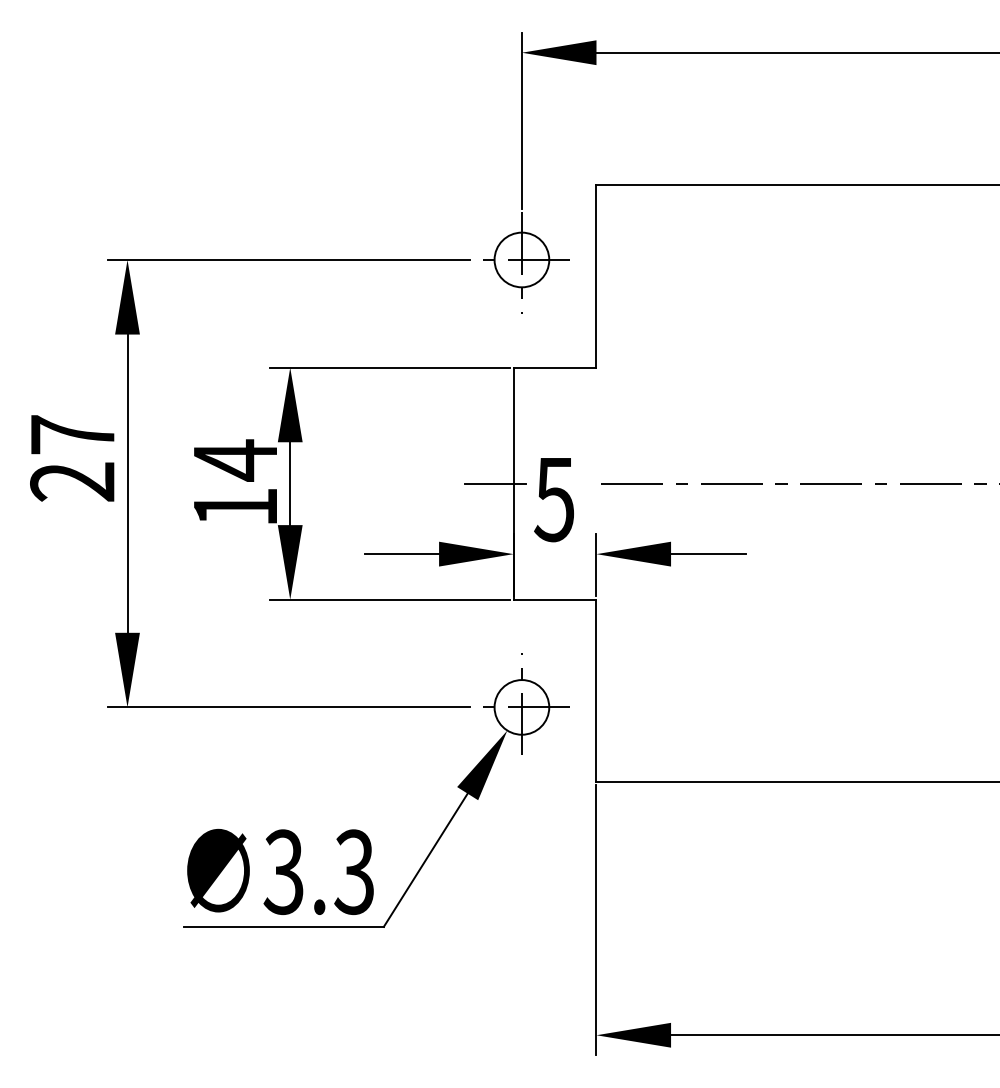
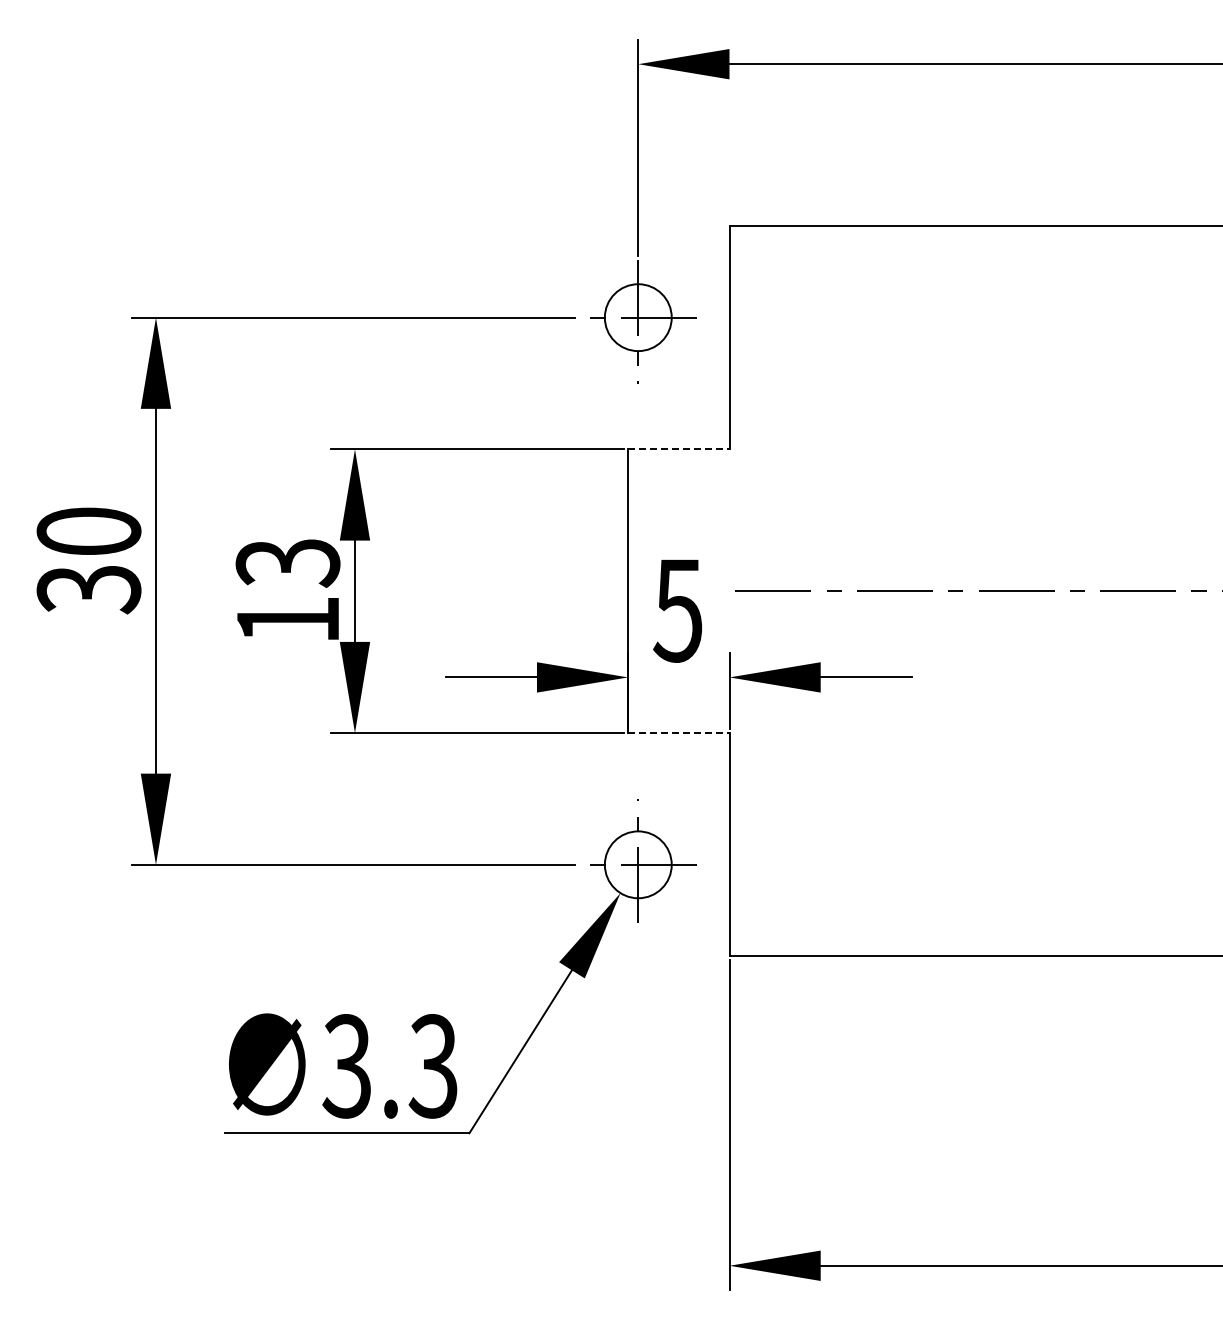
line: (554, 367) -> (678, 449), solid -> dashed
text: (72, 458) -> (88, 560), 27 -> 30
text: (235, 461) -> (287, 563), 14 -> 13
line: (495, 483) -> (605, 591), removed
line: (554, 600) -> (678, 733), solid -> dashed

